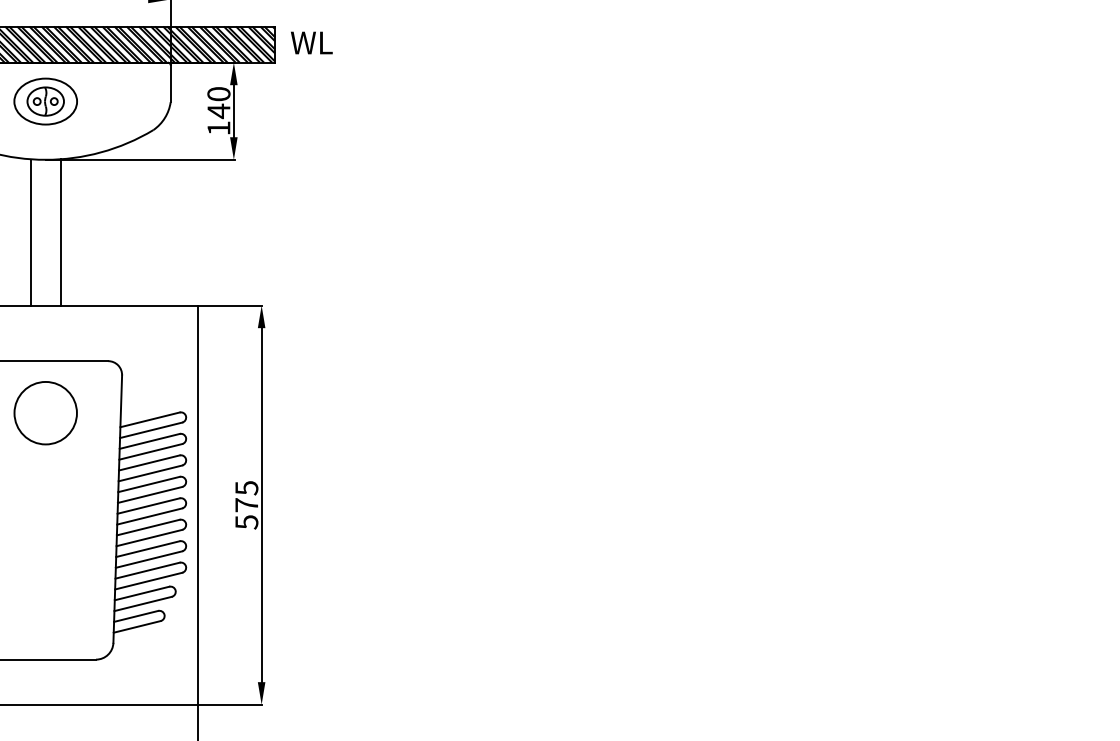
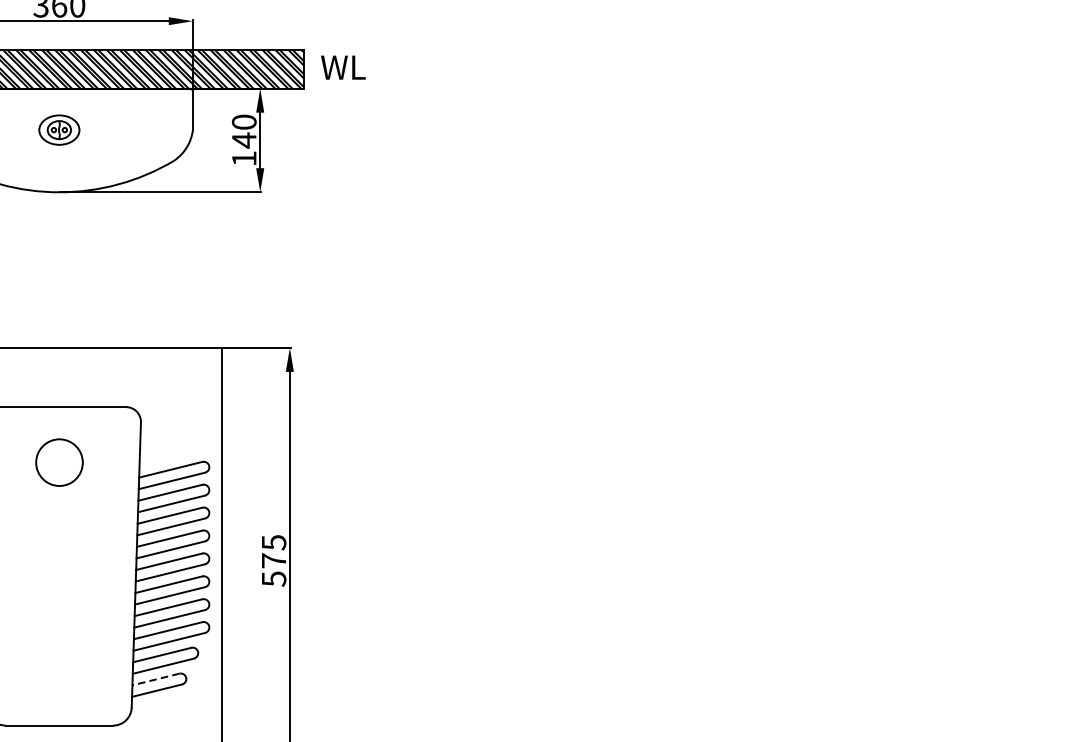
part: (45, 101) -> (59, 130), size x0.6
line: (30, 232) -> (43, 269), removed
line: (60, 232) -> (75, 269), removed
circle: (45, 412) -> (59, 461), size x0.7
line: (136, 616) -> (156, 679), solid -> dashed

